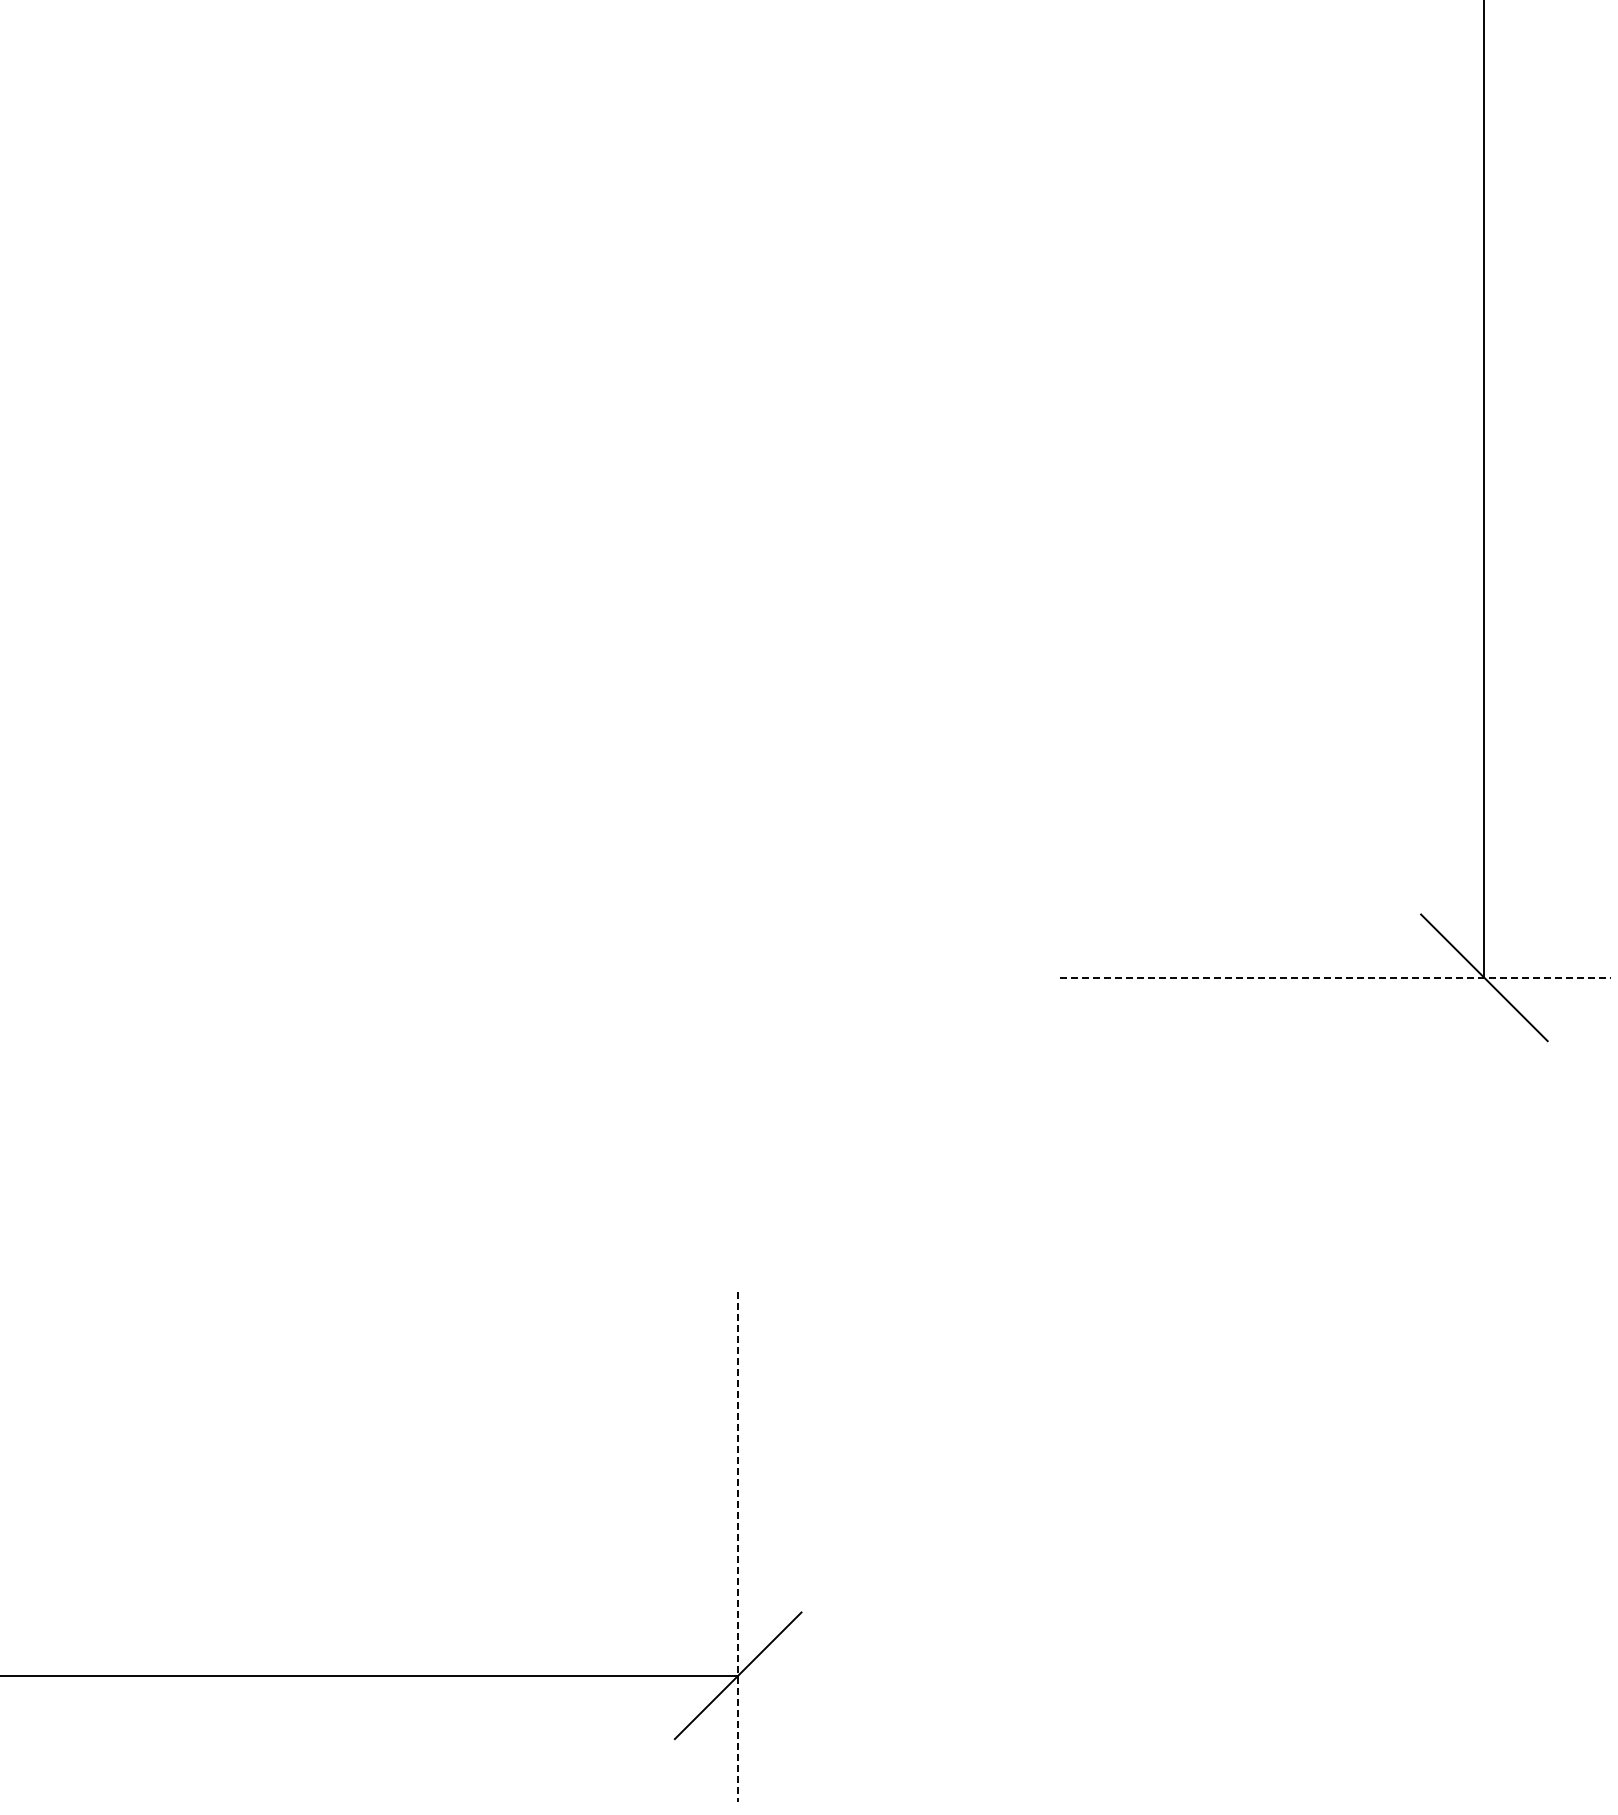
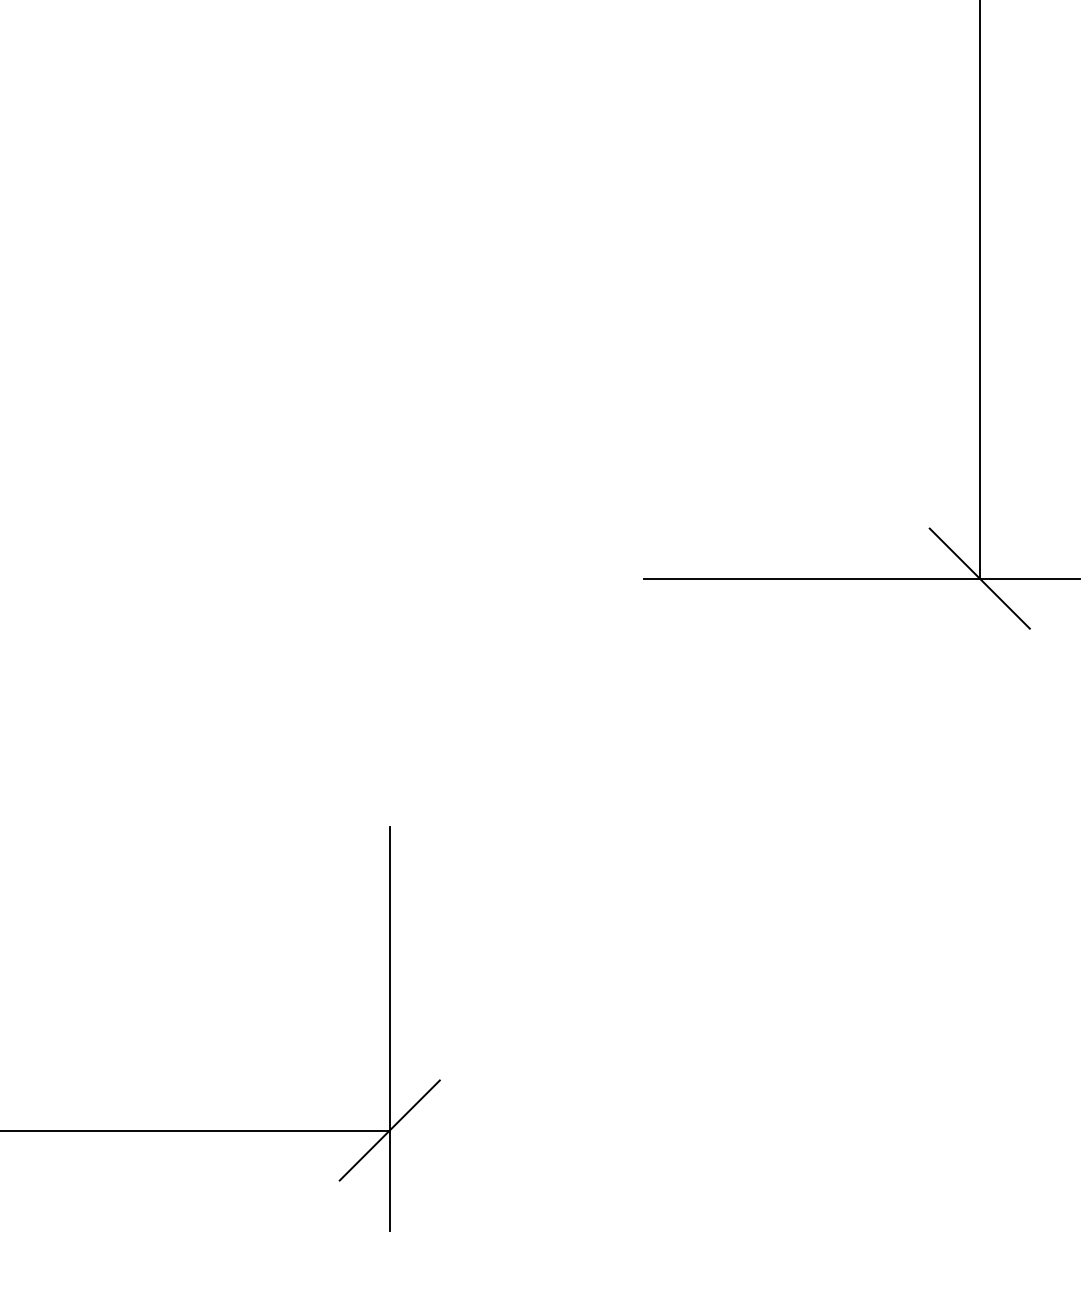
line: (1335, 977) -> (862, 578), dashed -> solid
line: (738, 1547) -> (390, 1029), dashed -> solid

